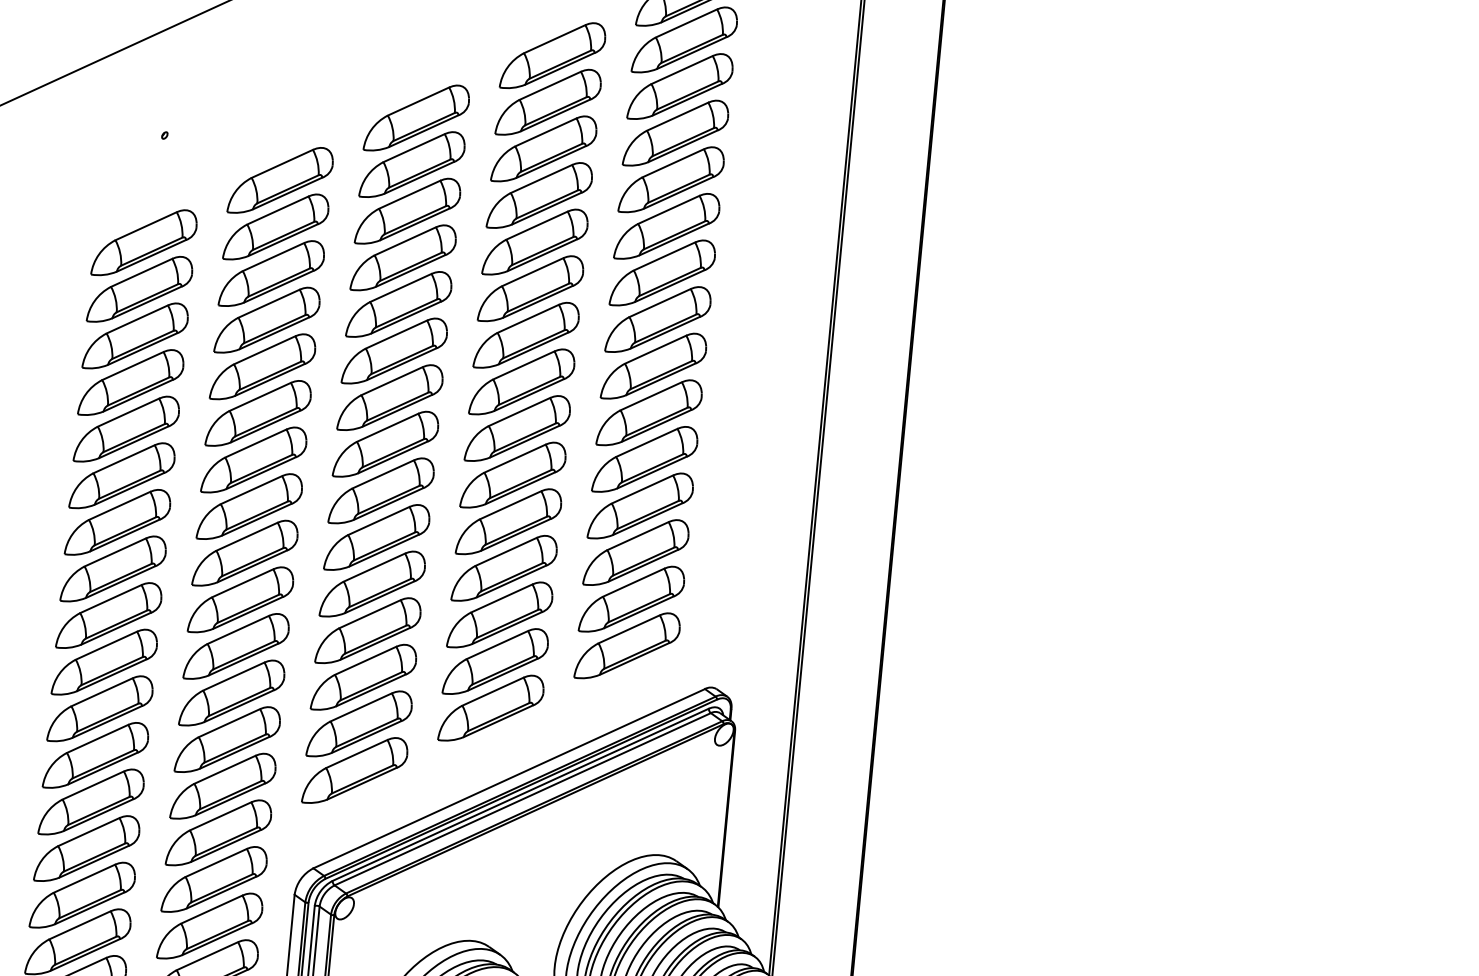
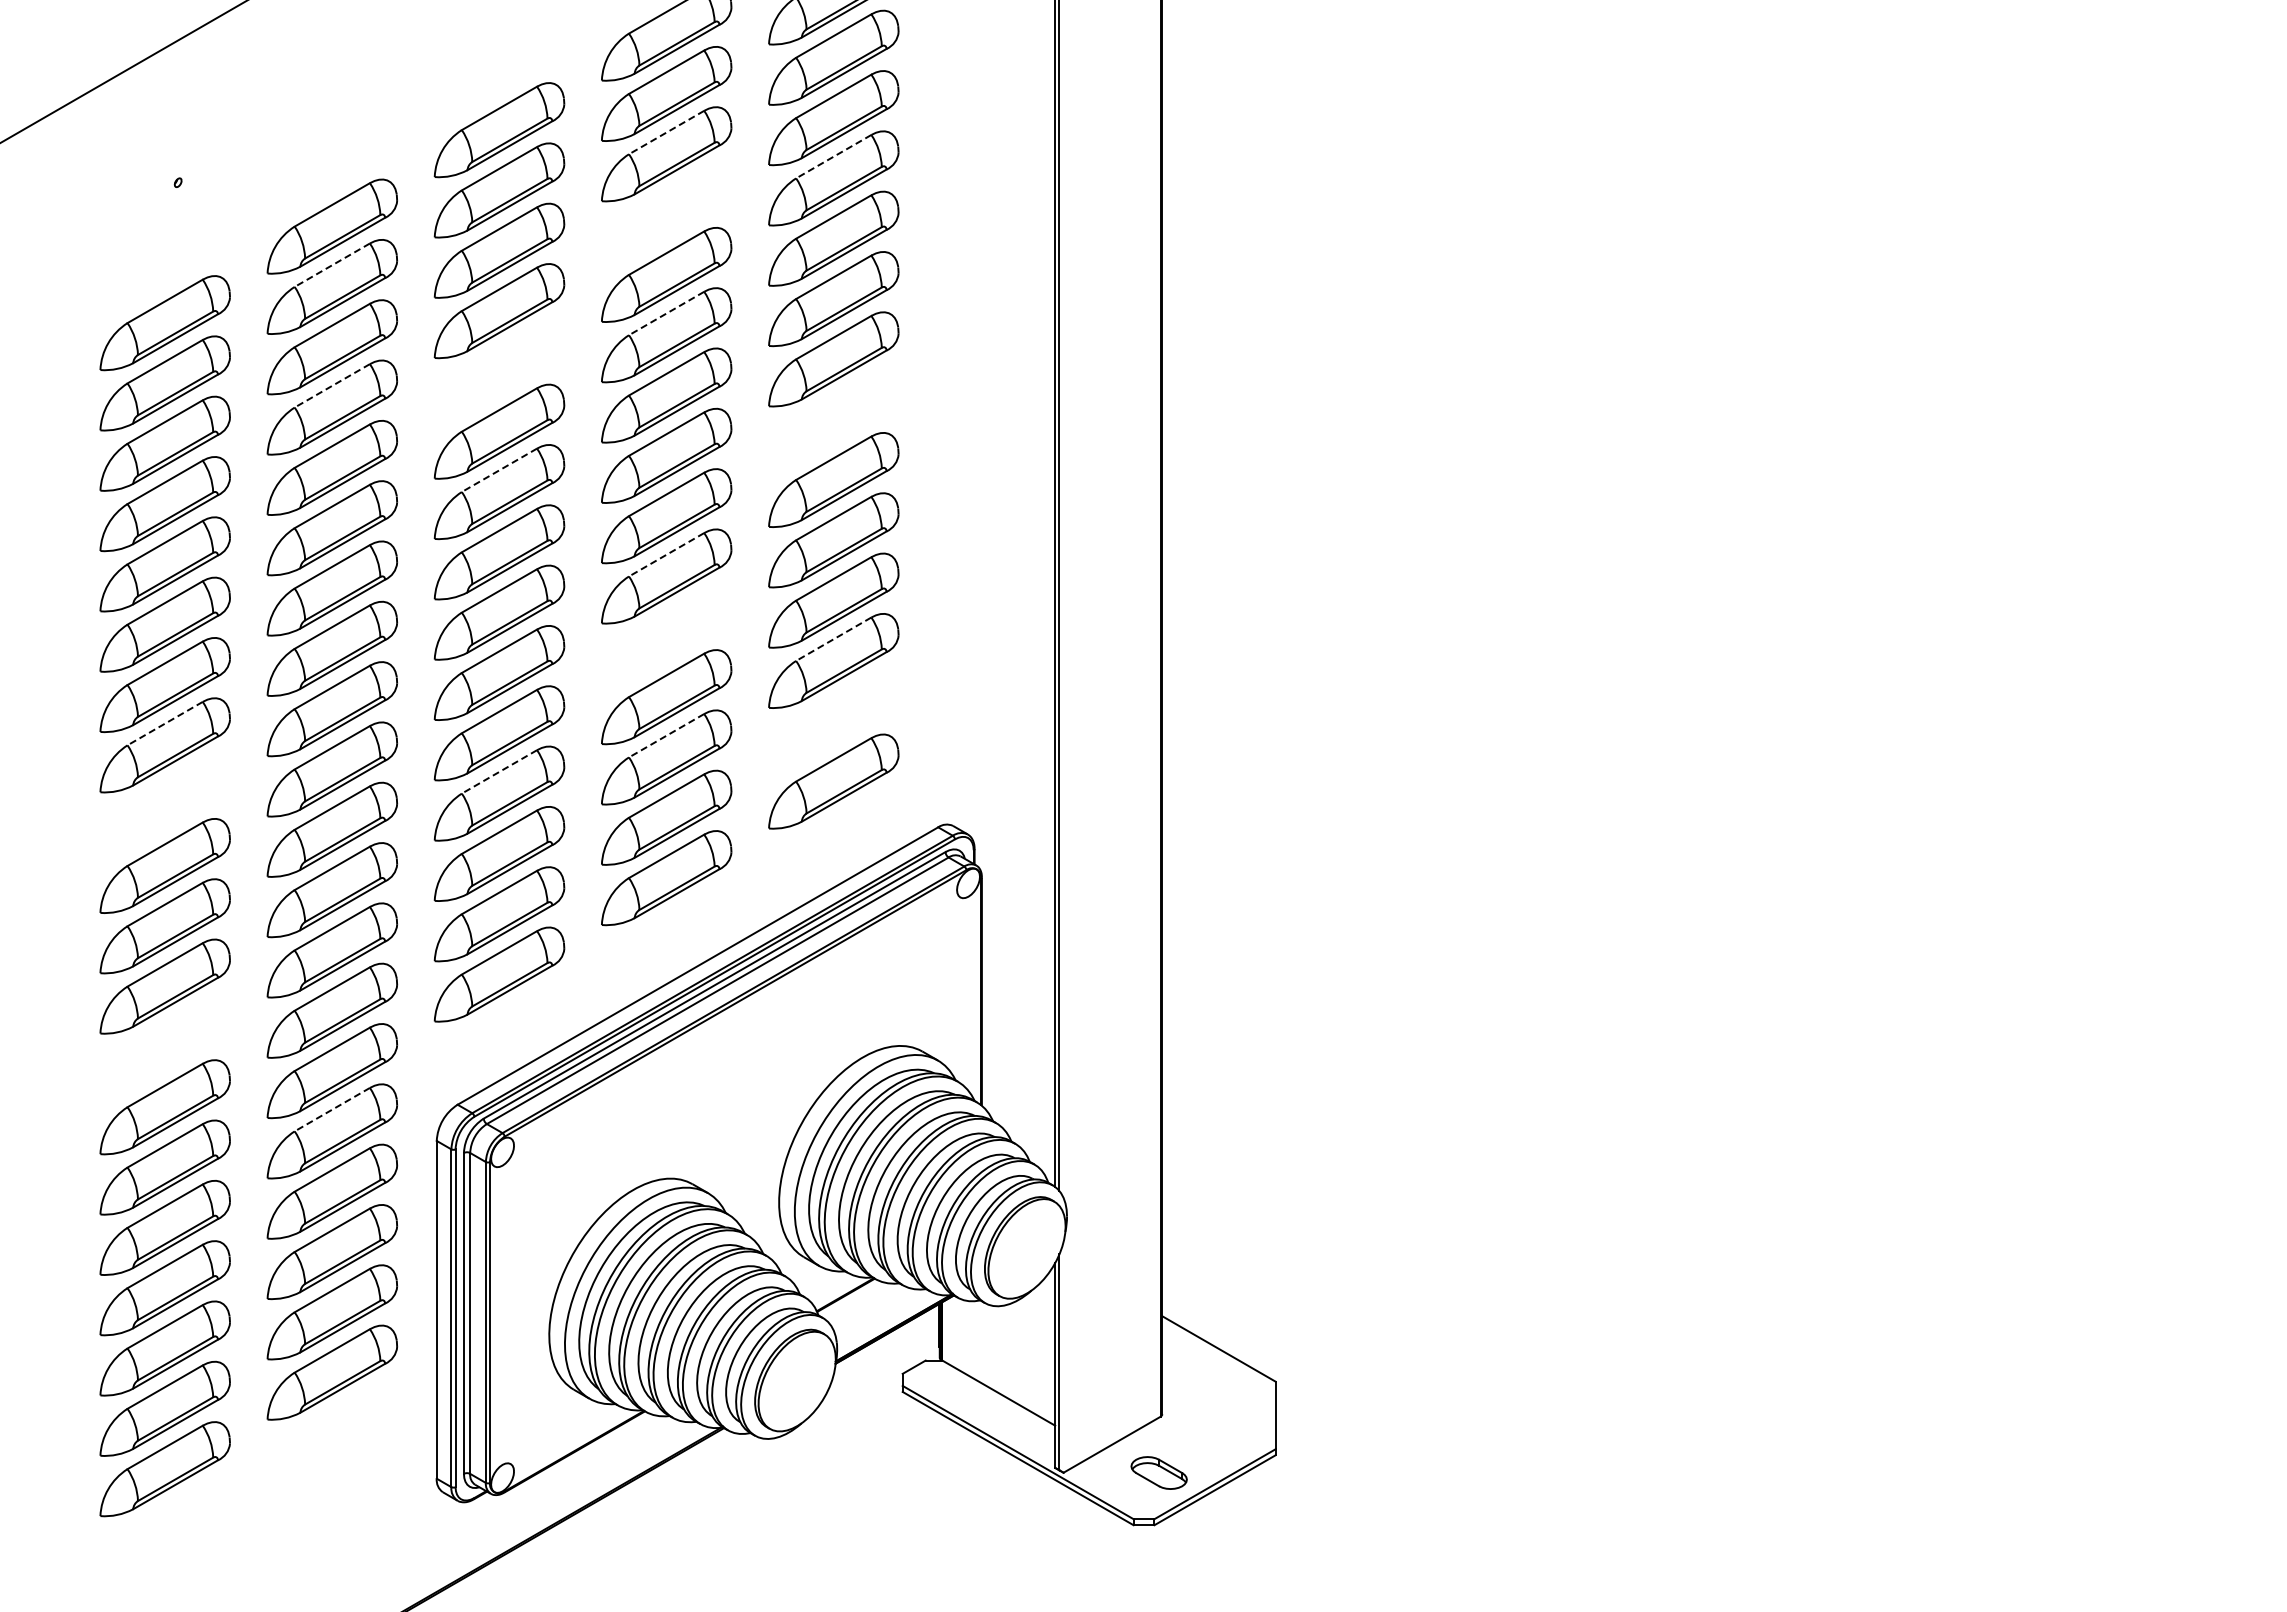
line: (545, 132) -> (666, 132), solid -> dashed
line: (673, 163) -> (833, 156), solid -> dashed
part: (539, 195) -> (666, 214), removed
line: (277, 210) -> (331, 265), solid -> dashed
line: (532, 272) -> (666, 313), solid -> dashed
line: (268, 304) -> (331, 386), solid -> dashed
part: (399, 304) -> (499, 371), removed
part: (653, 366) -> (833, 419), removed
line: (392, 381) -> (499, 470), solid -> dashed
line: (514, 459) -> (666, 555), solid -> dashed
part: (508, 521) -> (666, 636), removed
line: (637, 536) -> (833, 639), solid -> dashed
line: (114, 552) -> (164, 723), solid -> dashed
line: (501, 598) -> (666, 735), solid -> dashed
part: (631, 599) -> (833, 721), removed
line: (370, 614) -> (499, 772), solid -> dashed
part: (108, 615) -> (164, 805), removed
part: (91, 801) -> (164, 1046), removed
line: (215, 862) -> (331, 1109), solid -> dashed

